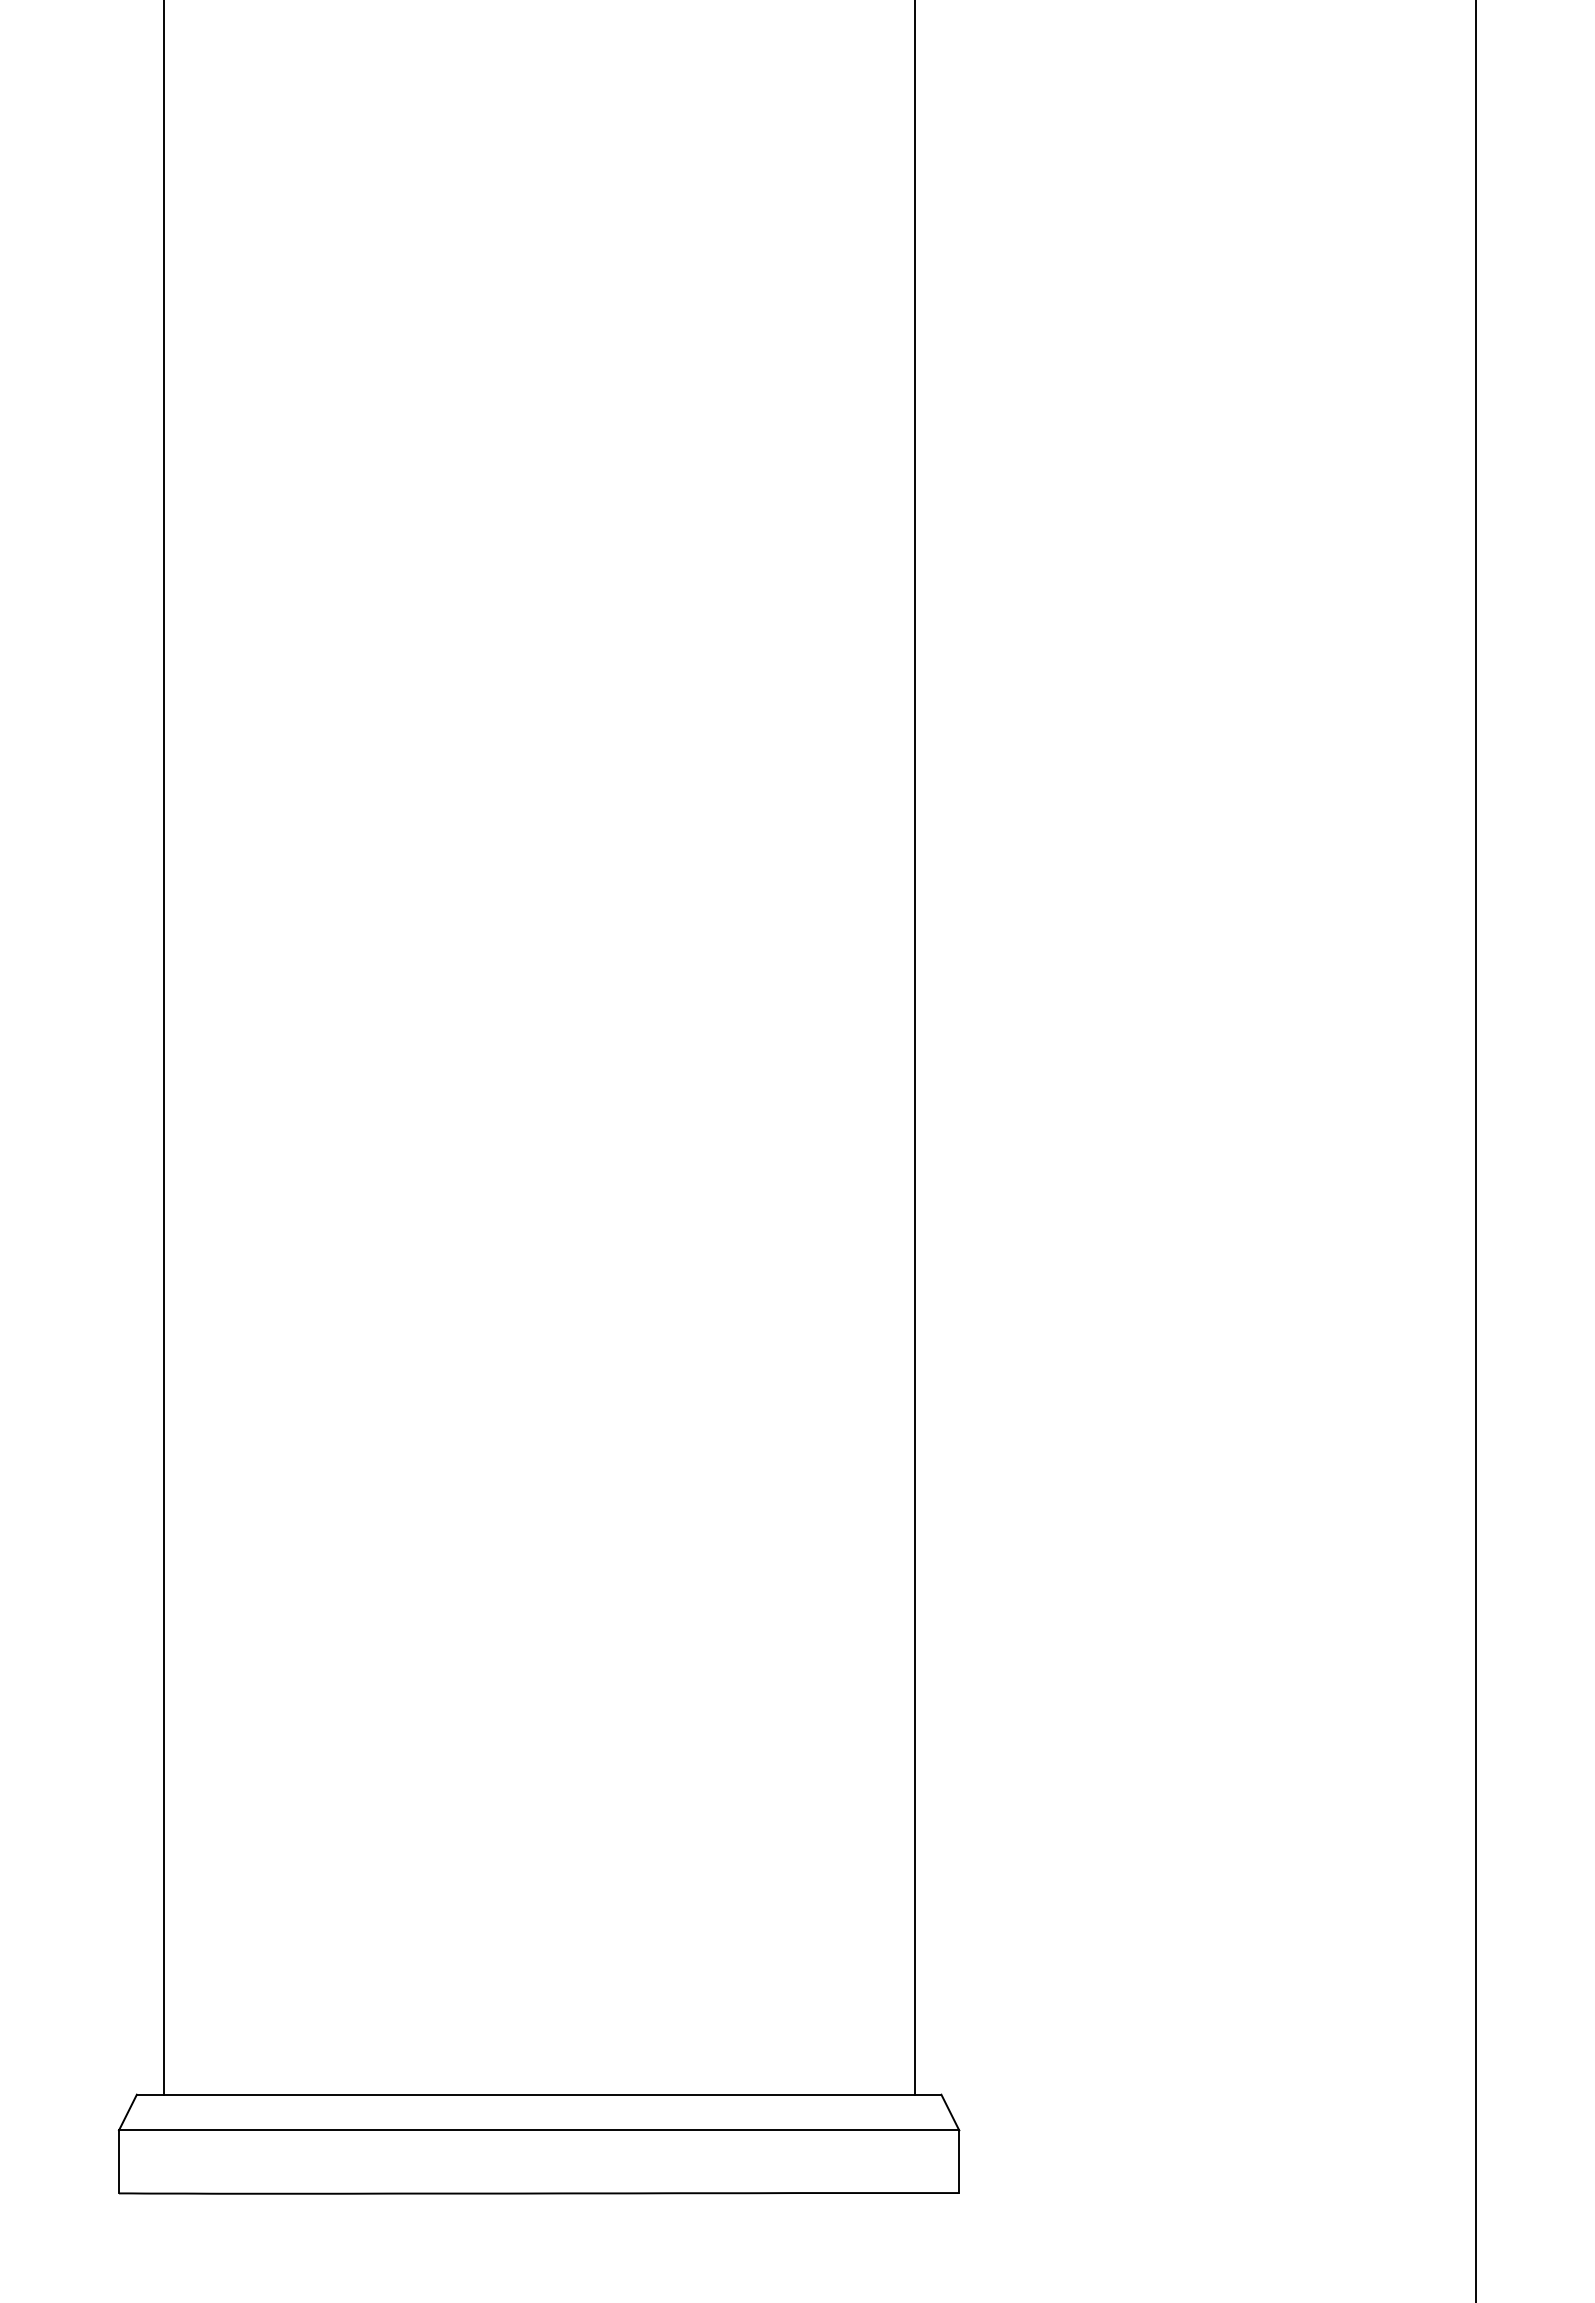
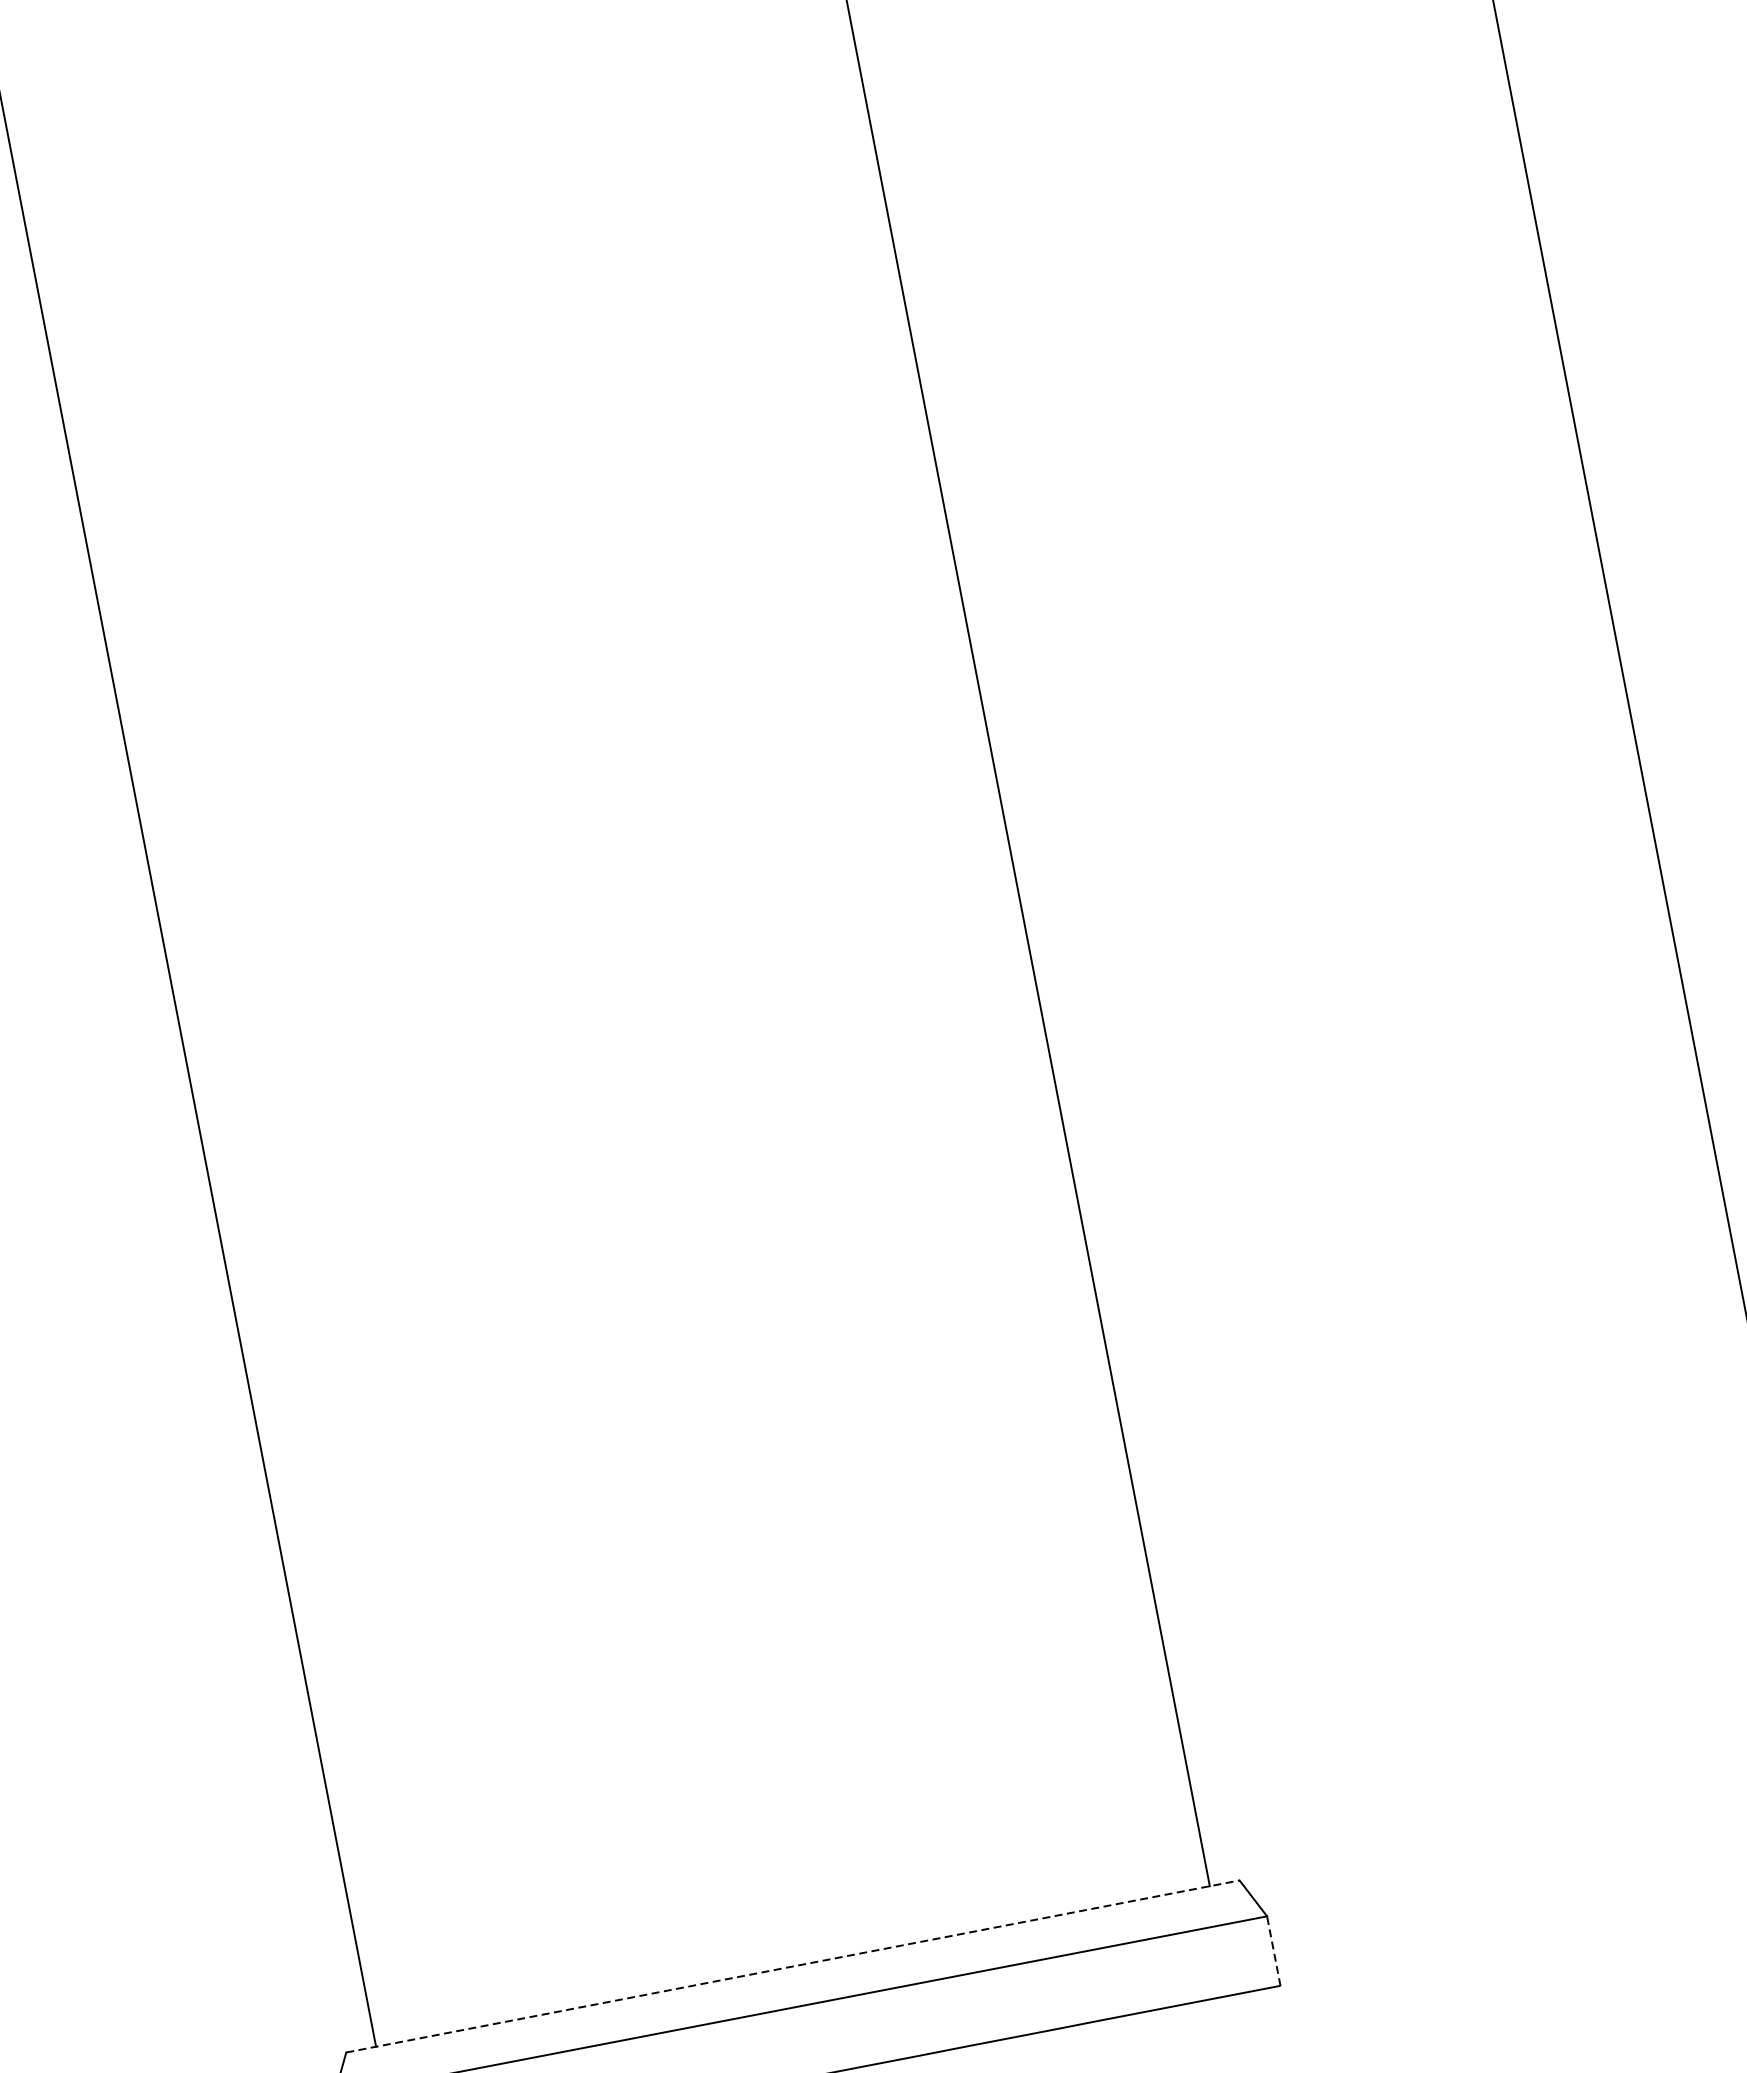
line: (539, 2094) -> (793, 1966), solid -> dashed
line: (959, 2161) -> (1273, 1950), solid -> dashed

